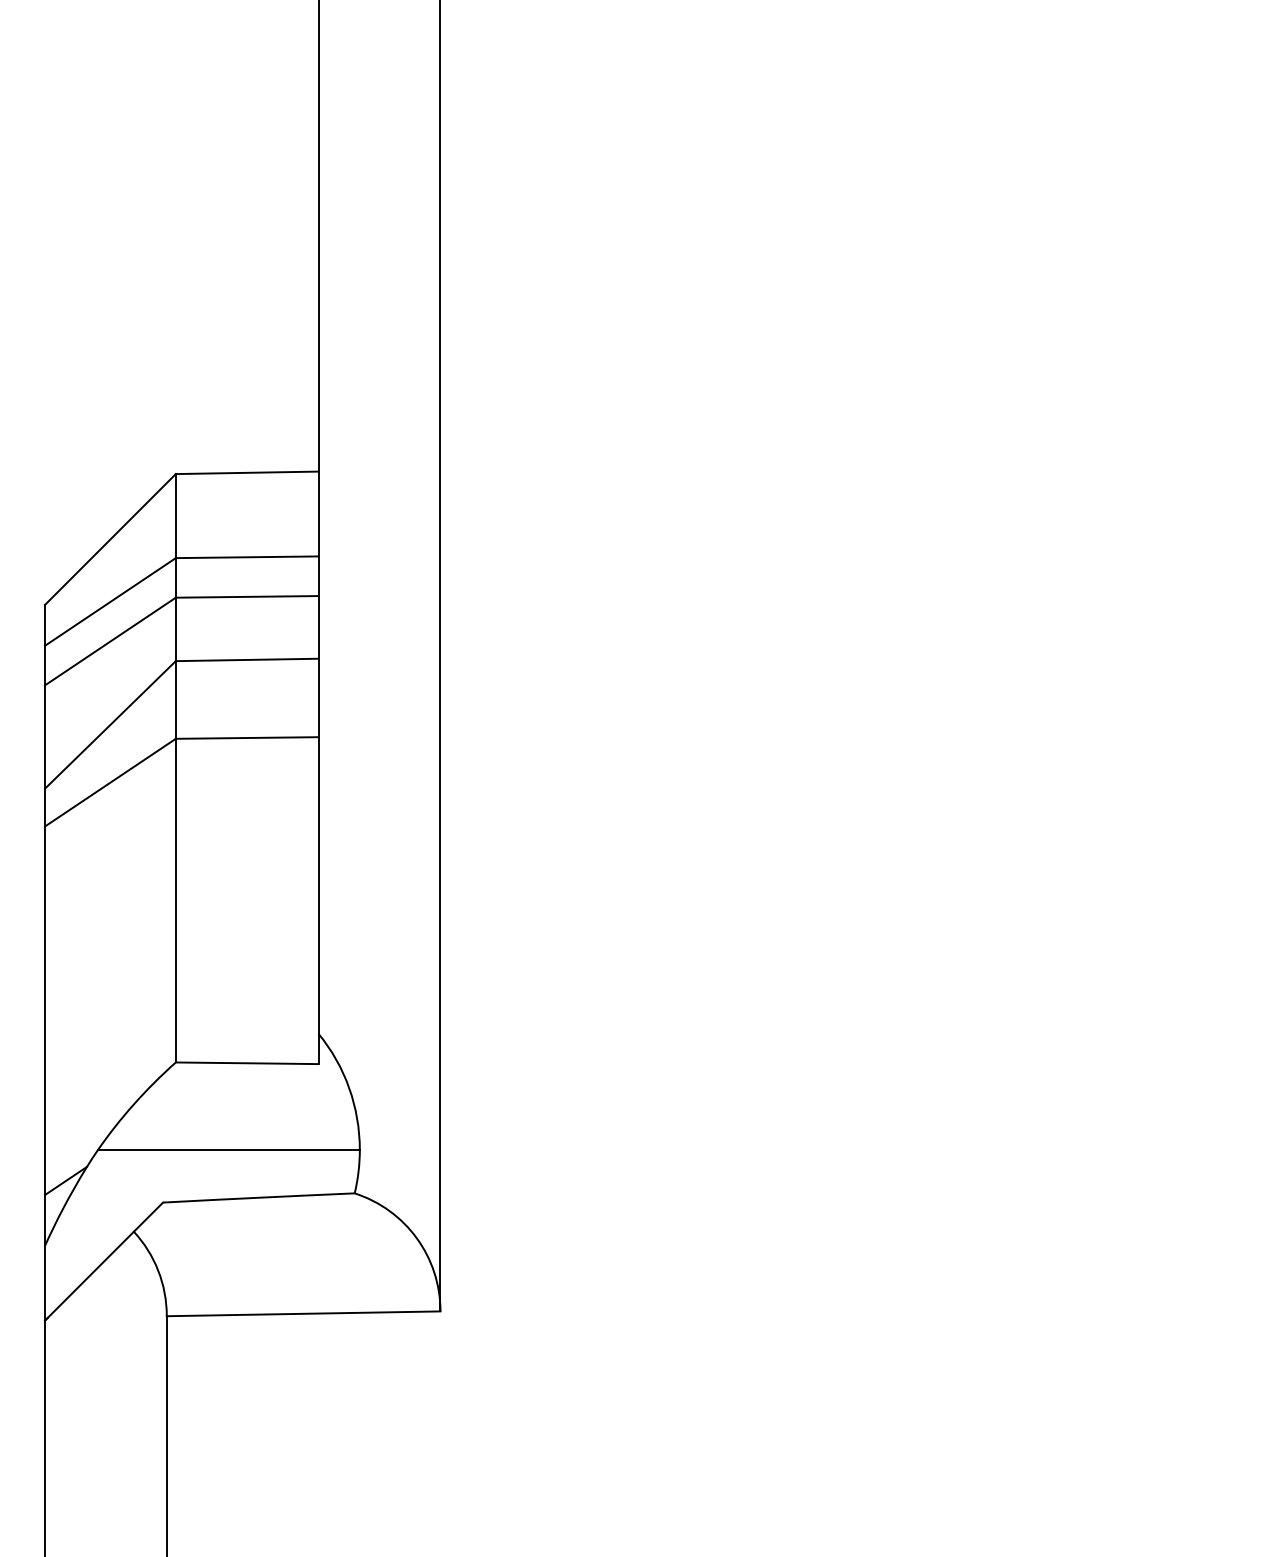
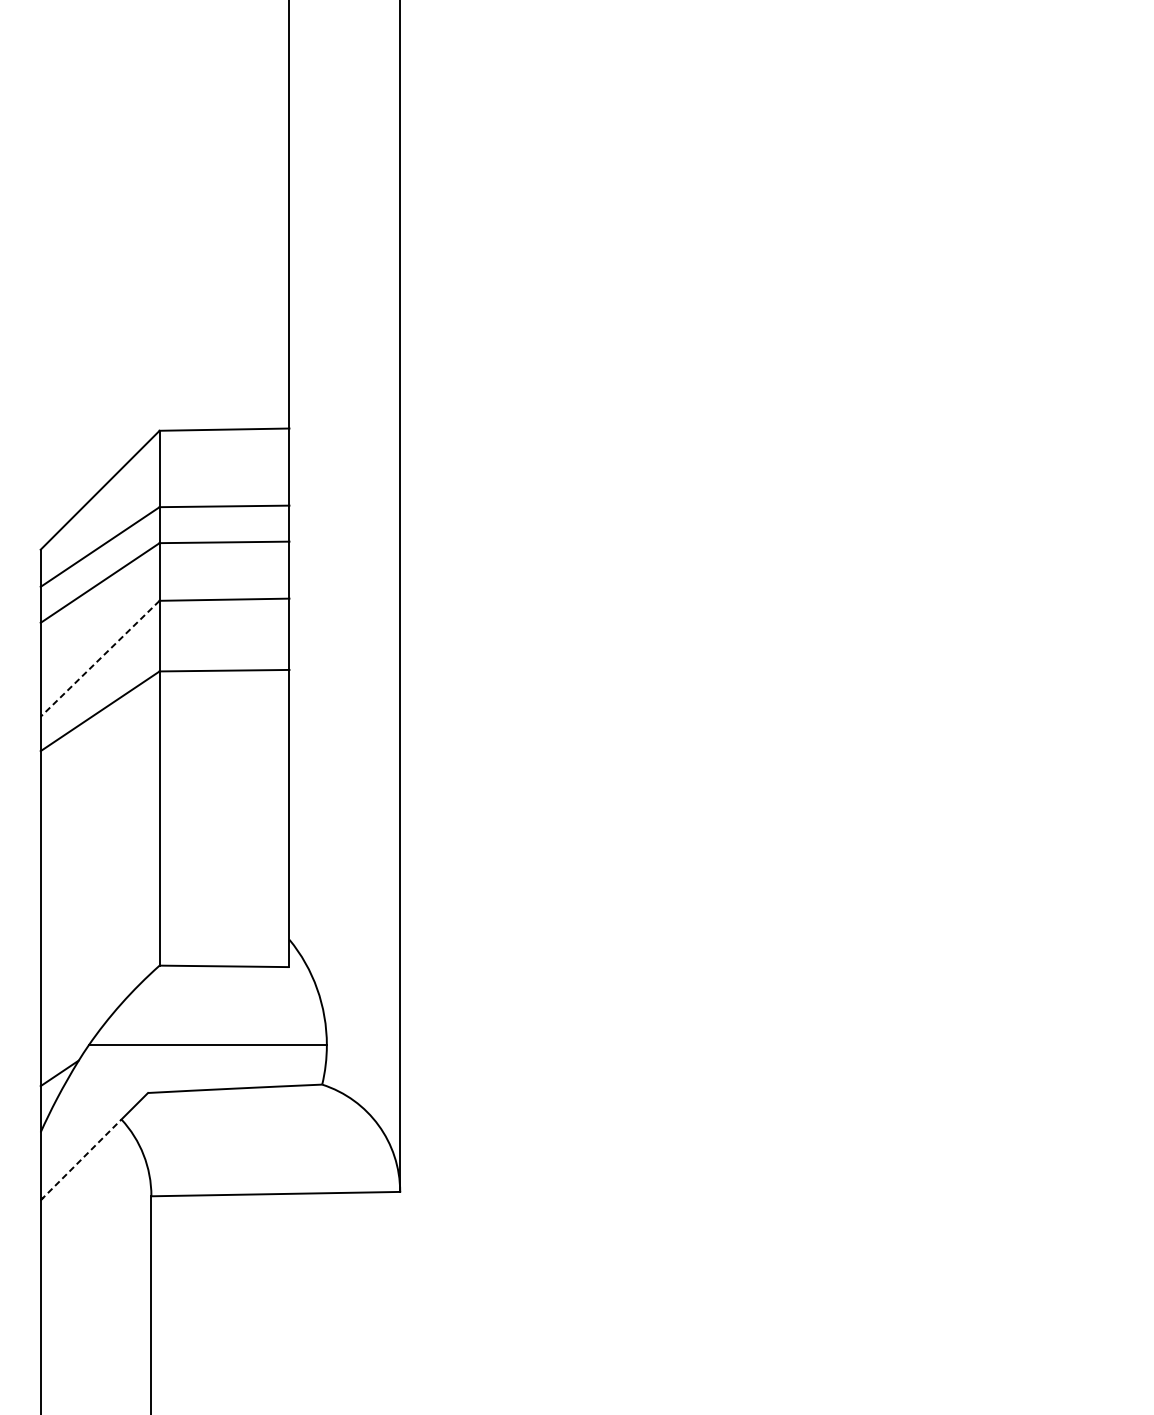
line: (110, 725) -> (100, 659), solid -> dashed
line: (89, 1276) -> (81, 1160), solid -> dashed

